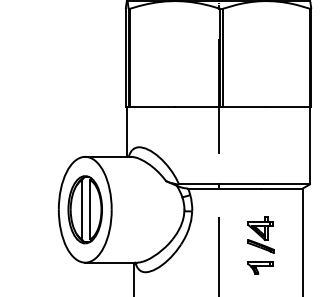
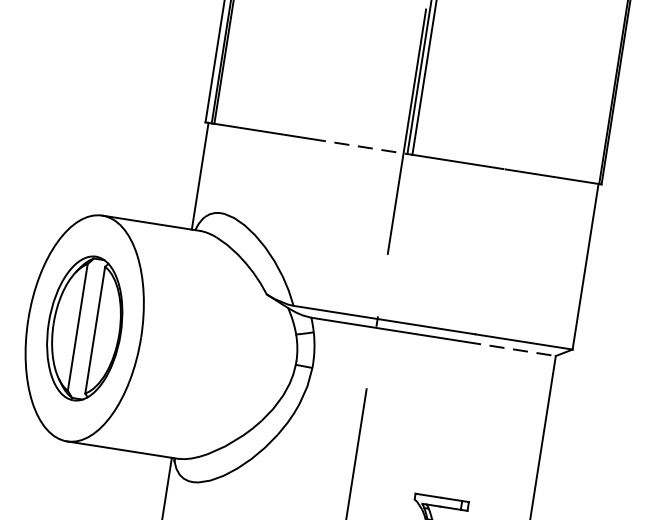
line: (197, 106) -> (358, 145), solid -> dashed
line: (282, 188) -> (512, 349), solid -> dashed
part: (260, 234) -> (450, 439), removed

